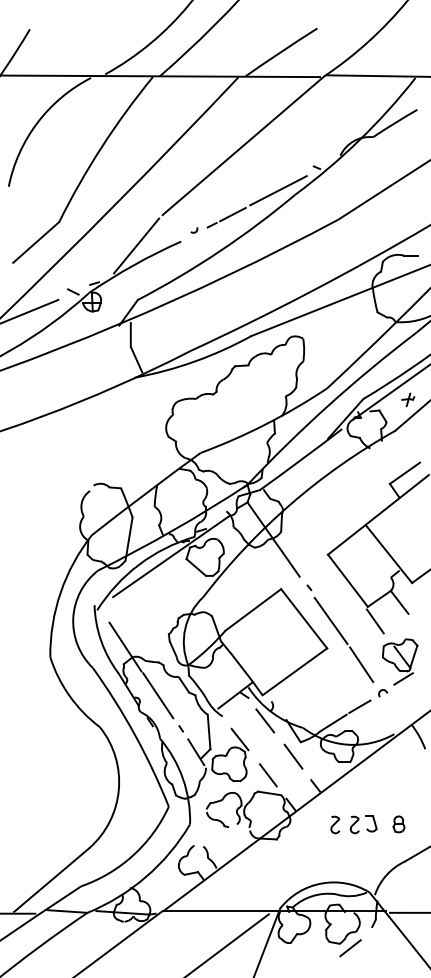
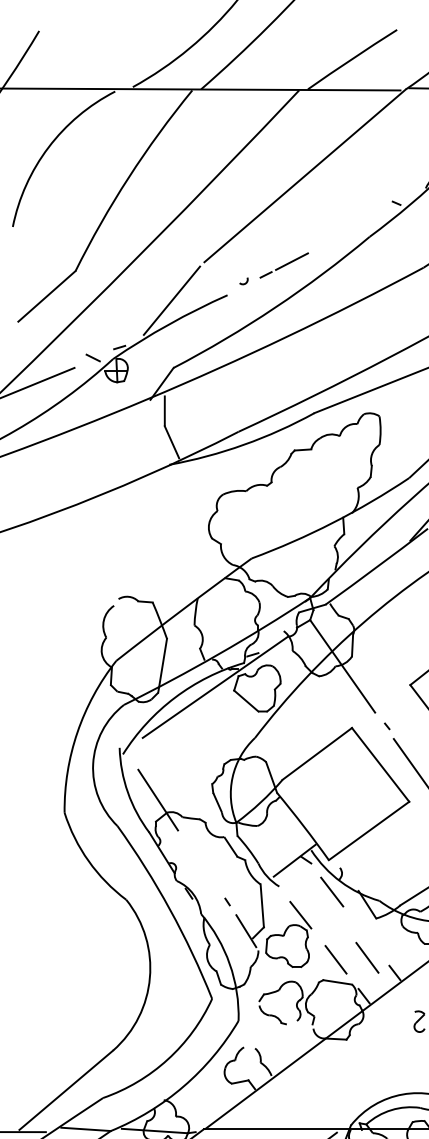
line: (278, 190) -> (348, 231), removed
line: (158, 695) -> (199, 860), removed
line: (293, 756) -> (367, 957), moved

